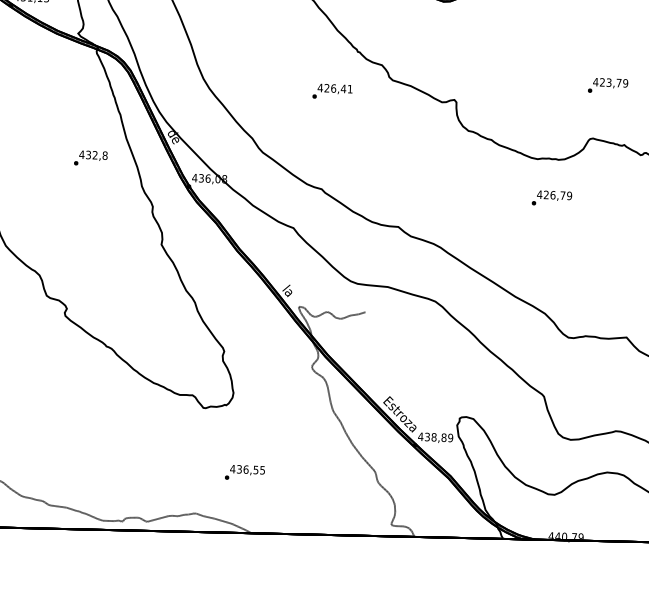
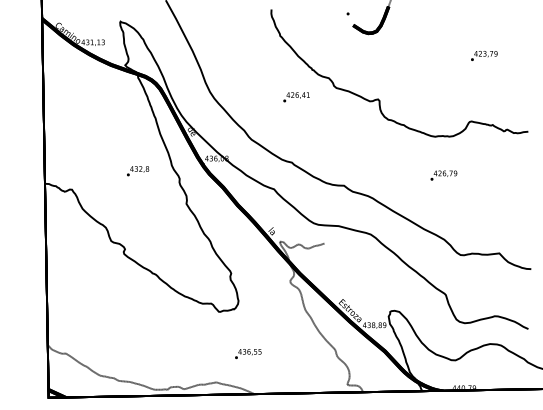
text: (608, 85) -> (484, 55), moved
text: (91, 158) -> (138, 171), moved
text: (551, 198) -> (443, 175), moved

